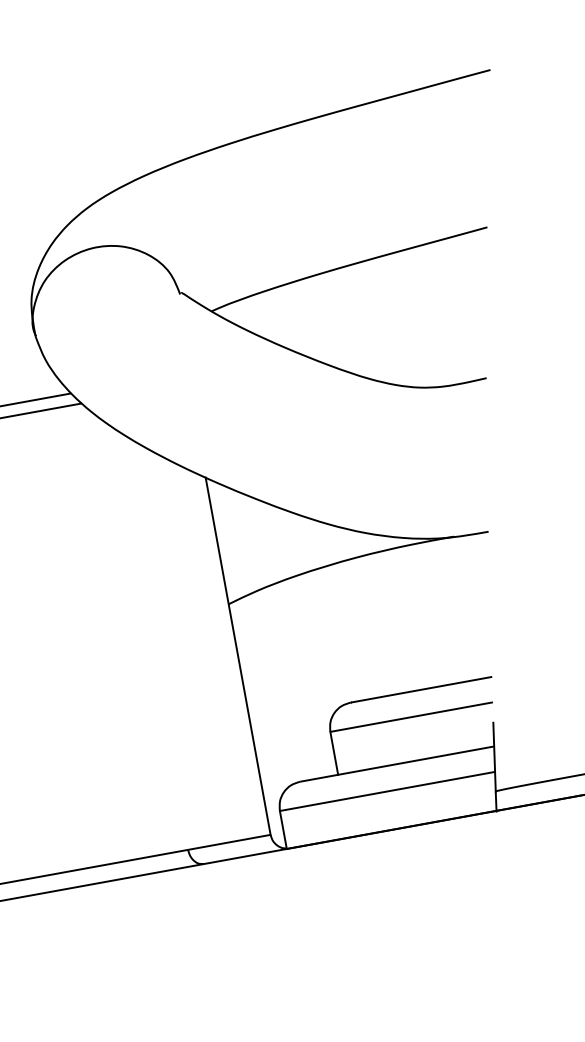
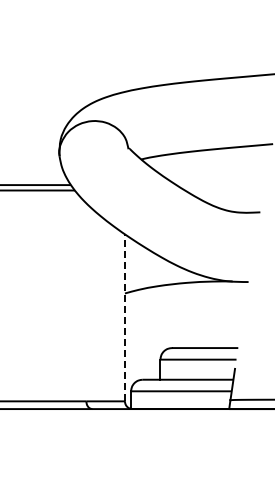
line: (237, 655) -> (124, 317), solid -> dashed

